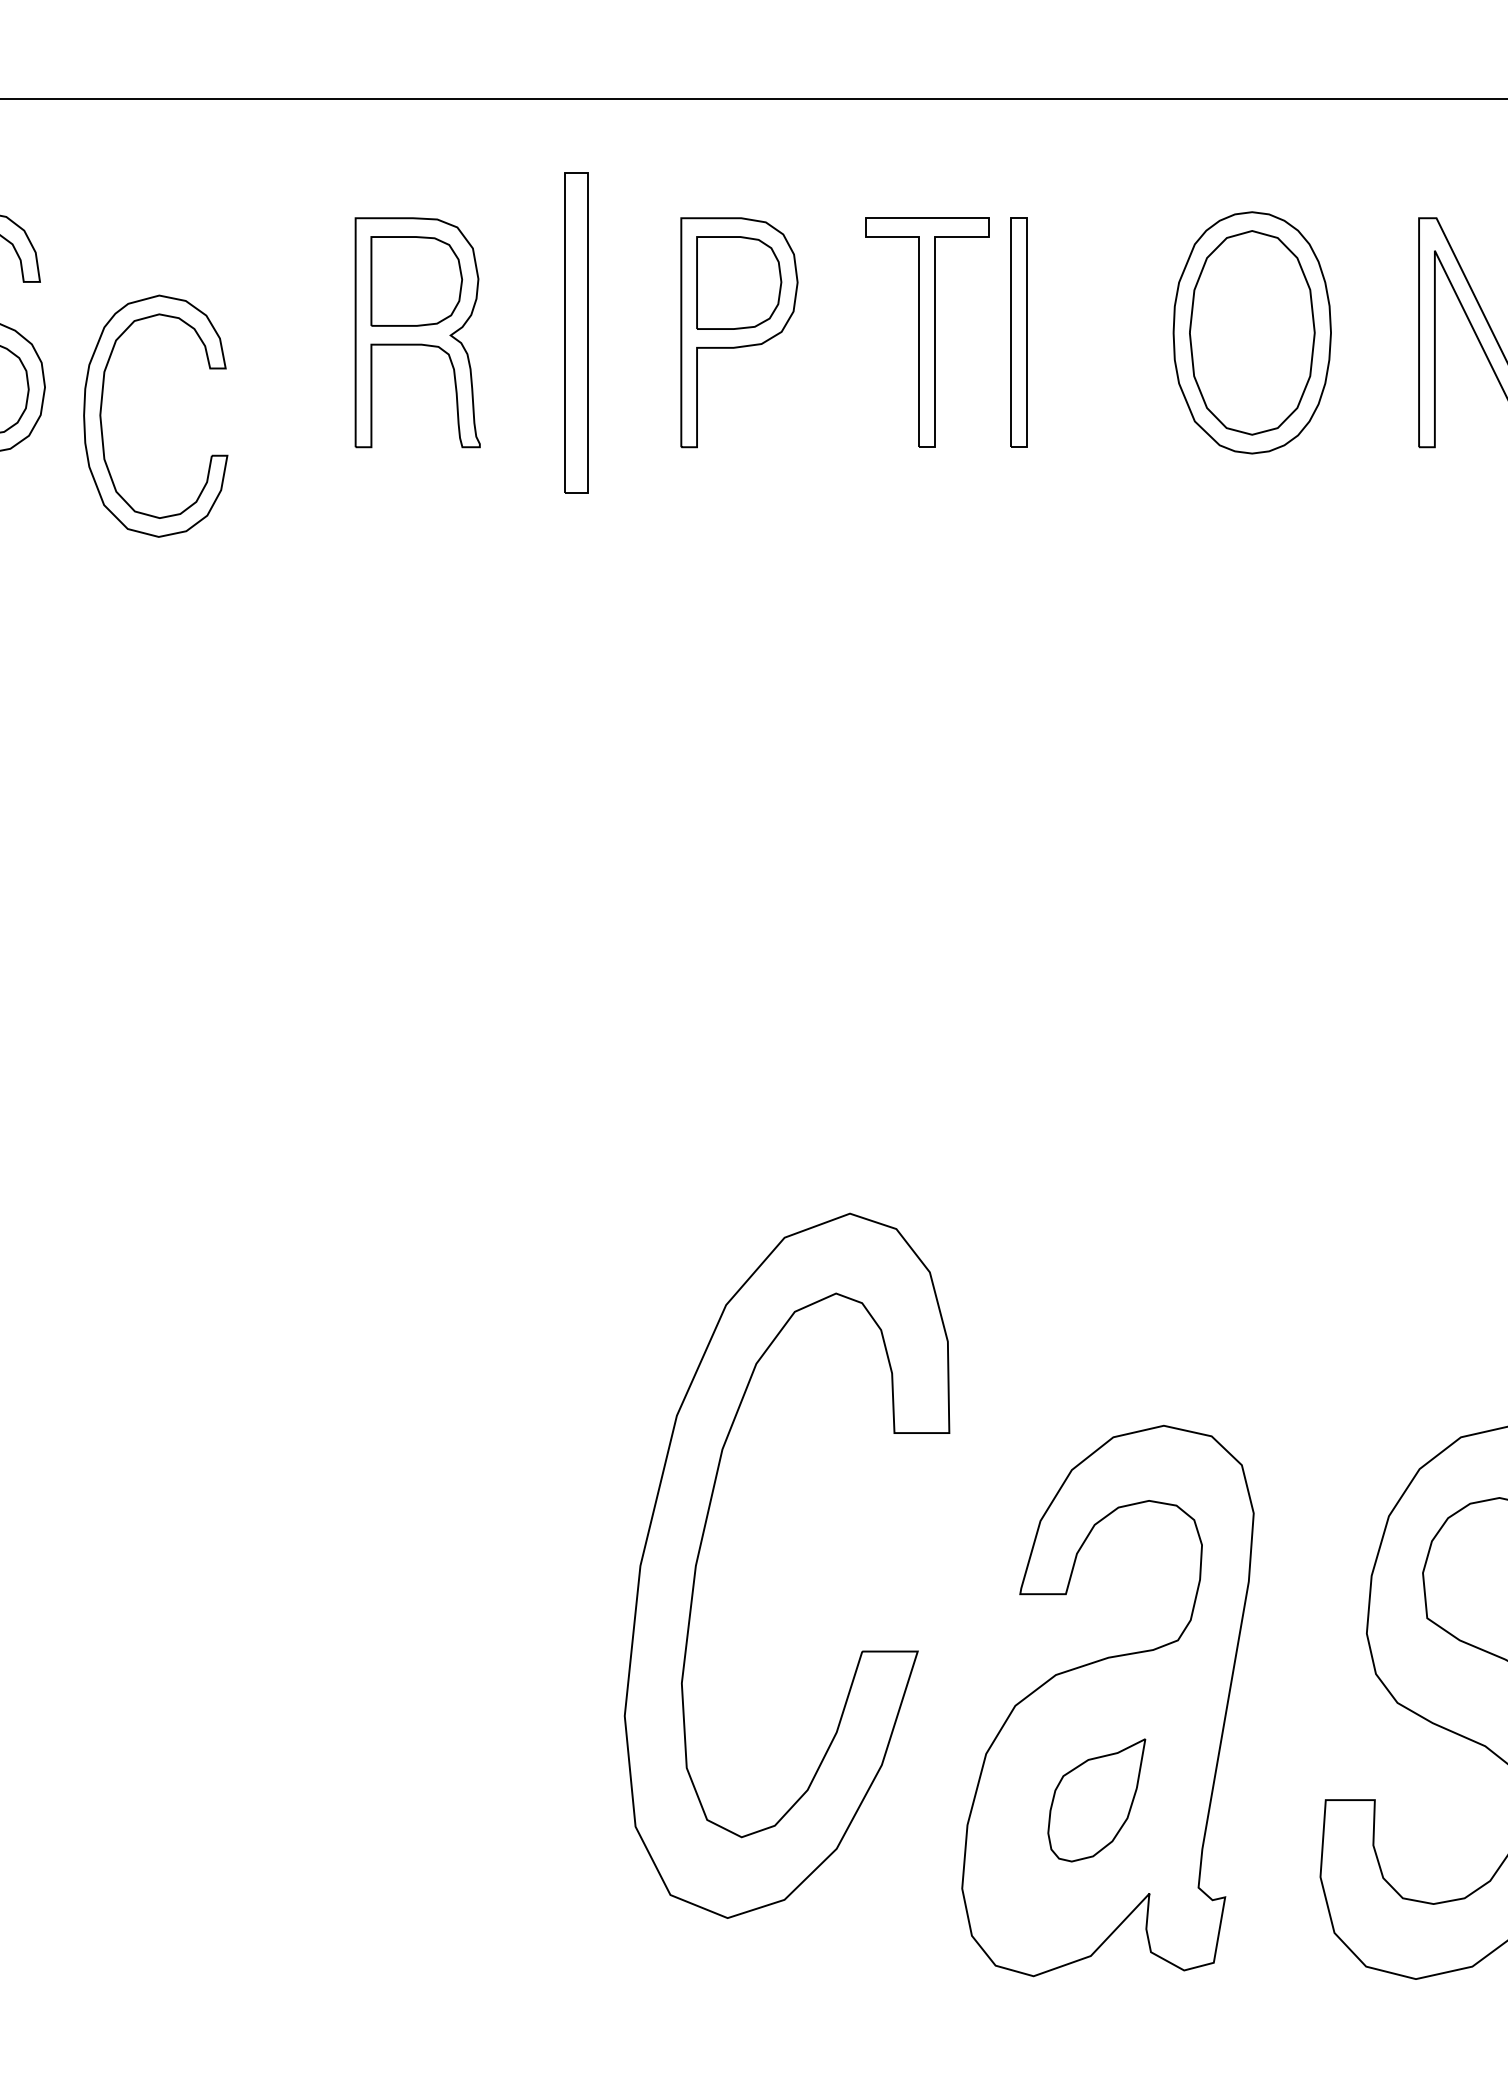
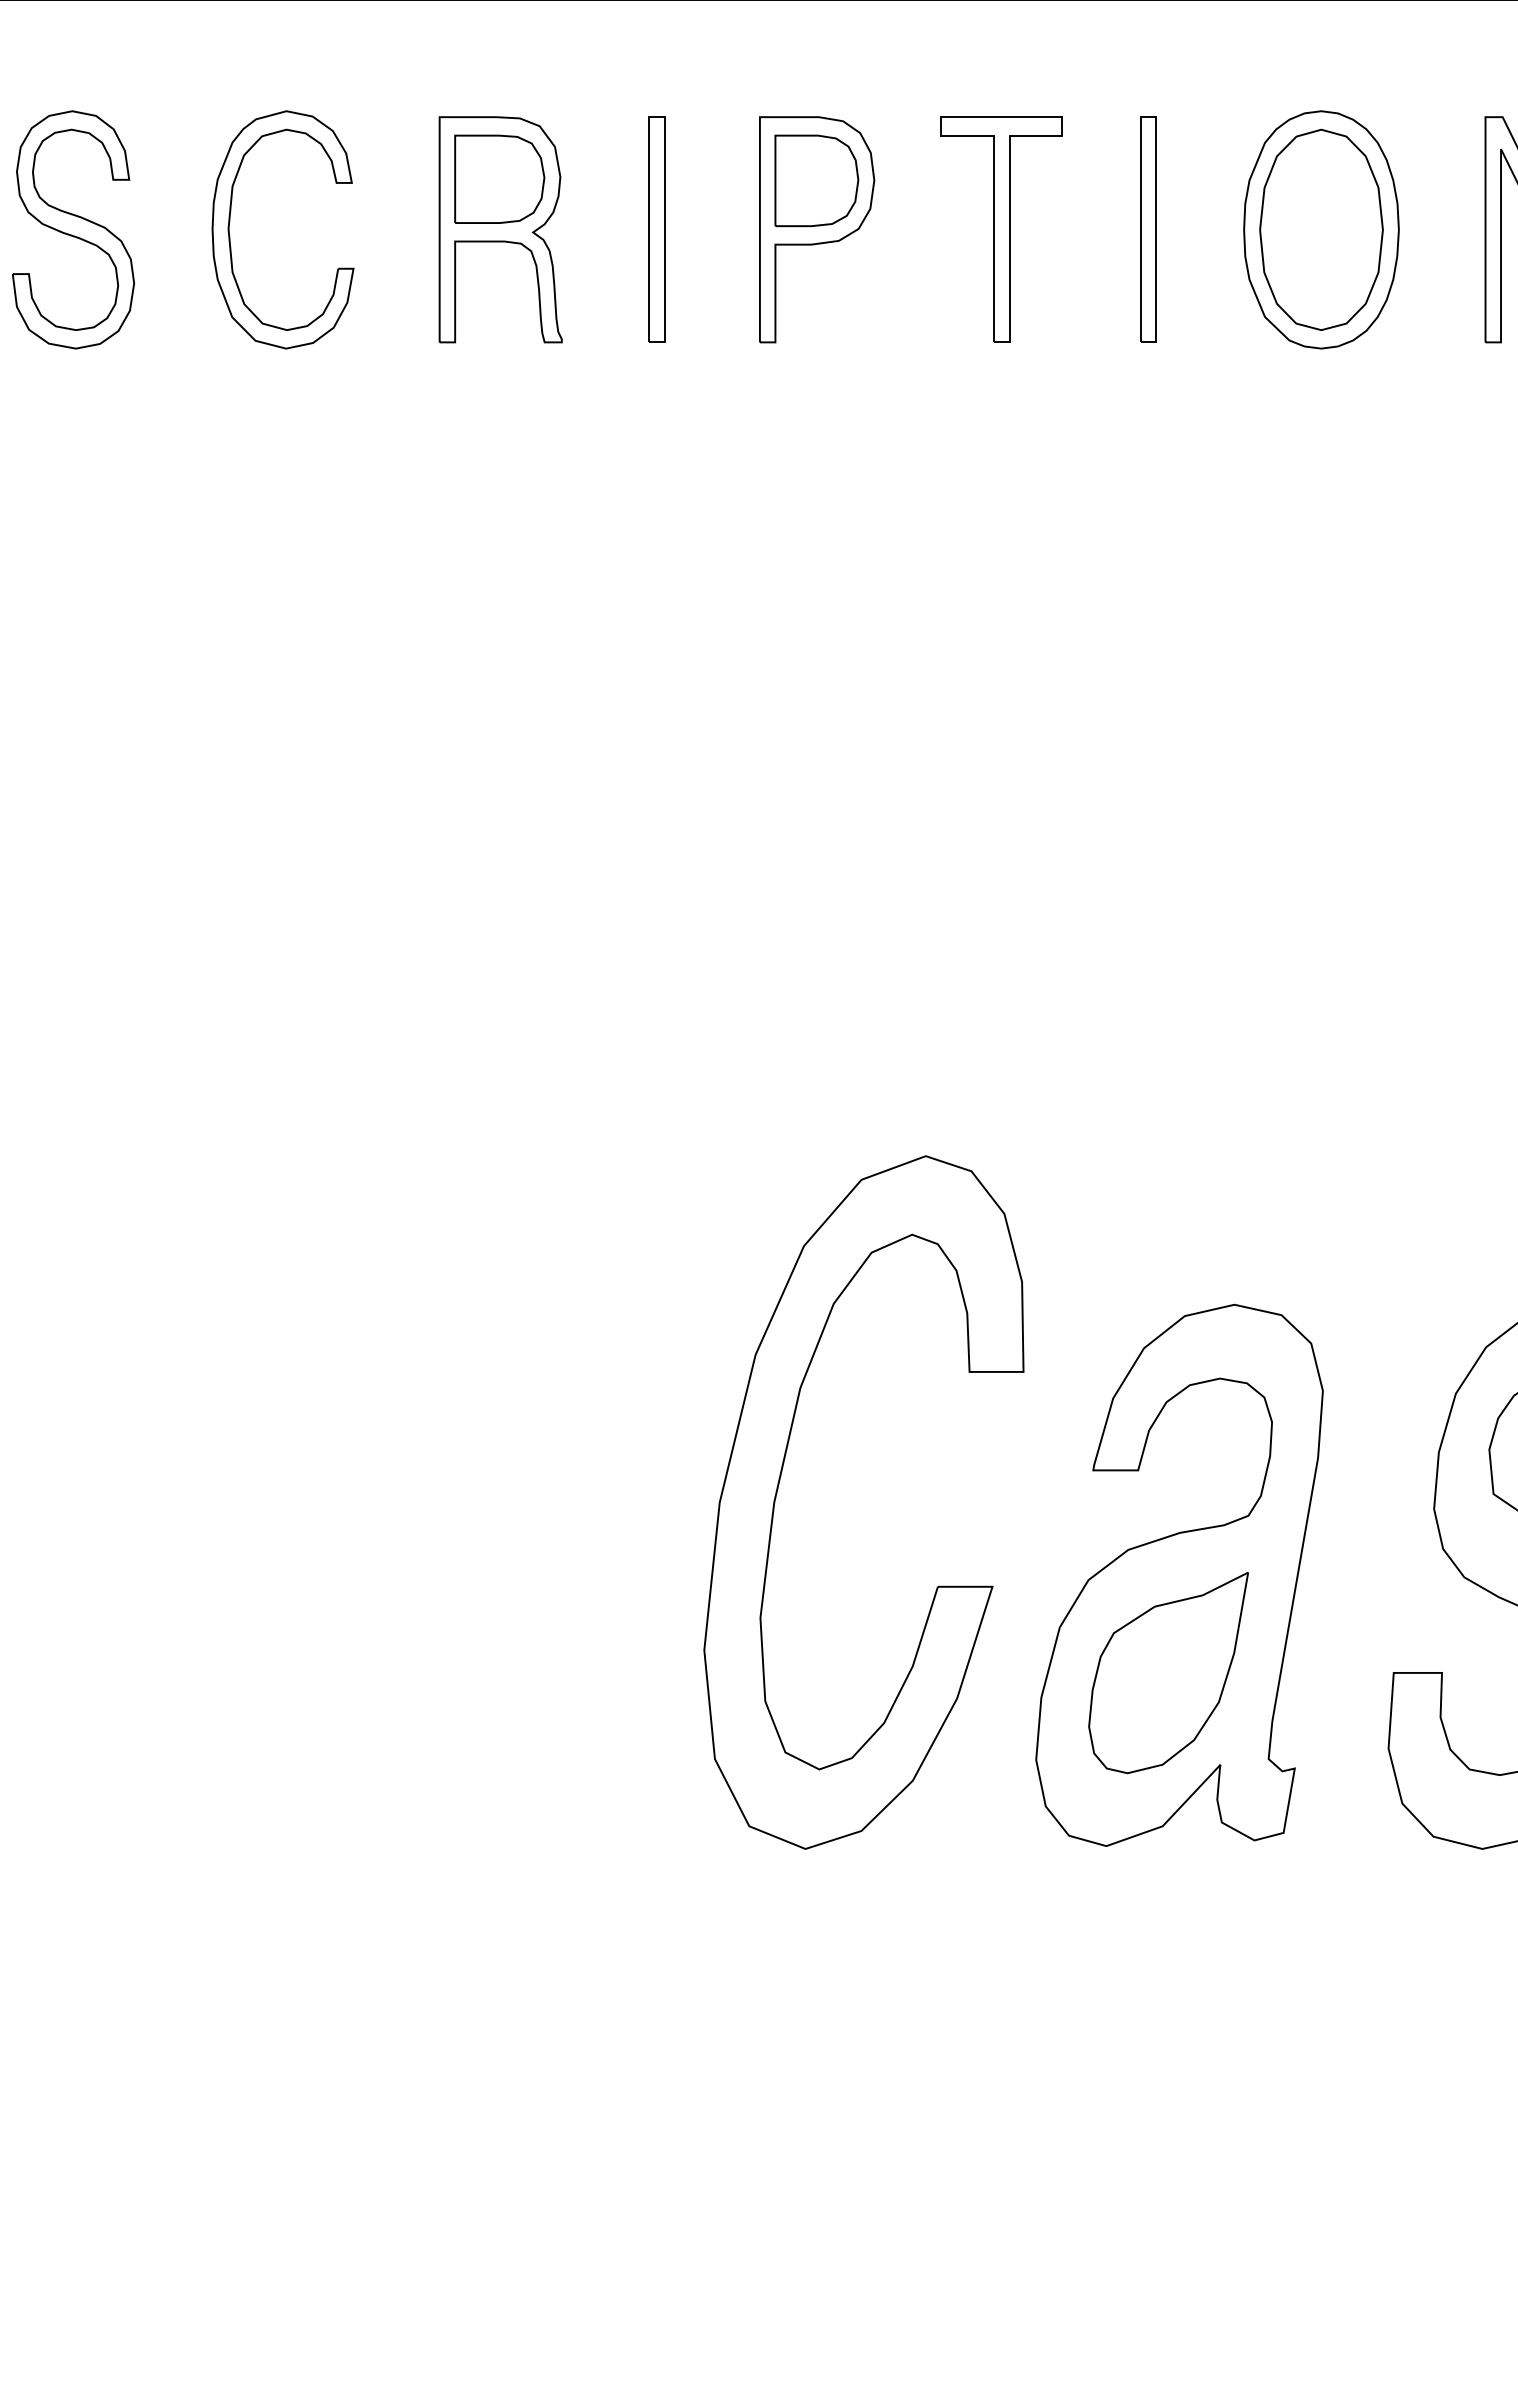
part: (576, 332) -> (656, 229), size x0.71
part: (1019, 332) -> (1148, 229), moved
part: (102, 408) -> (230, 222), moved
part: (701, 1548) -> (779, 1485), moved
part: (1096, 1800) -> (1168, 1673), size x1.67

